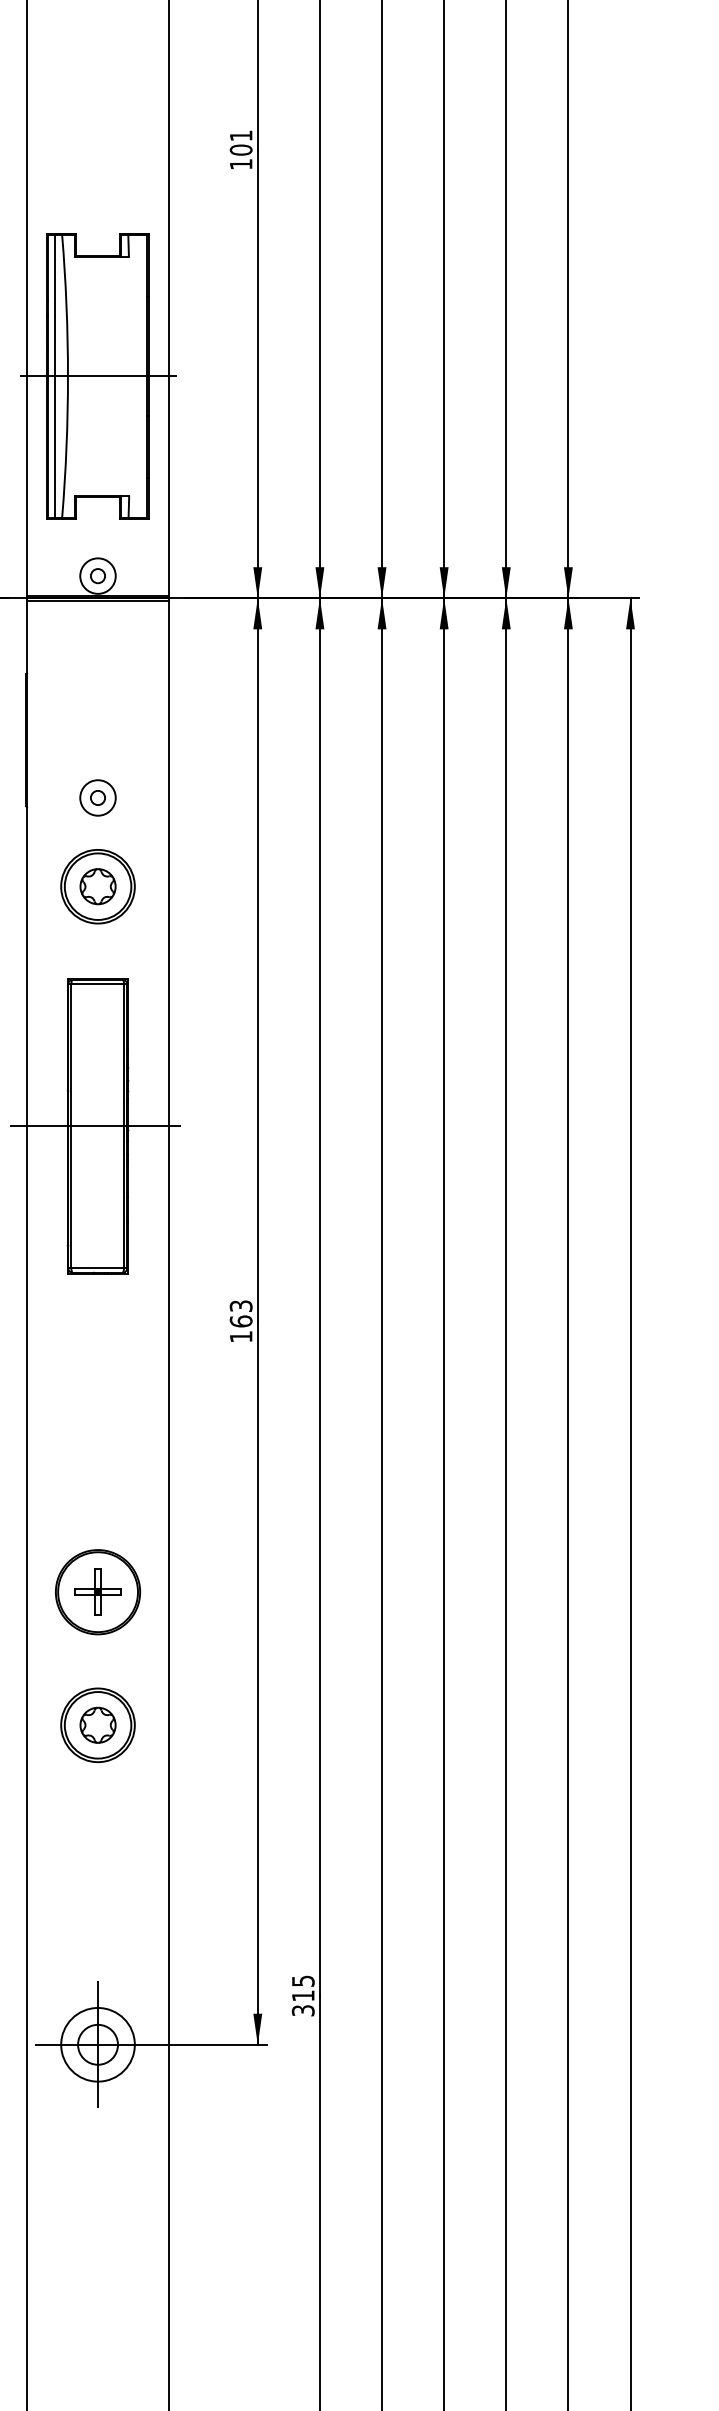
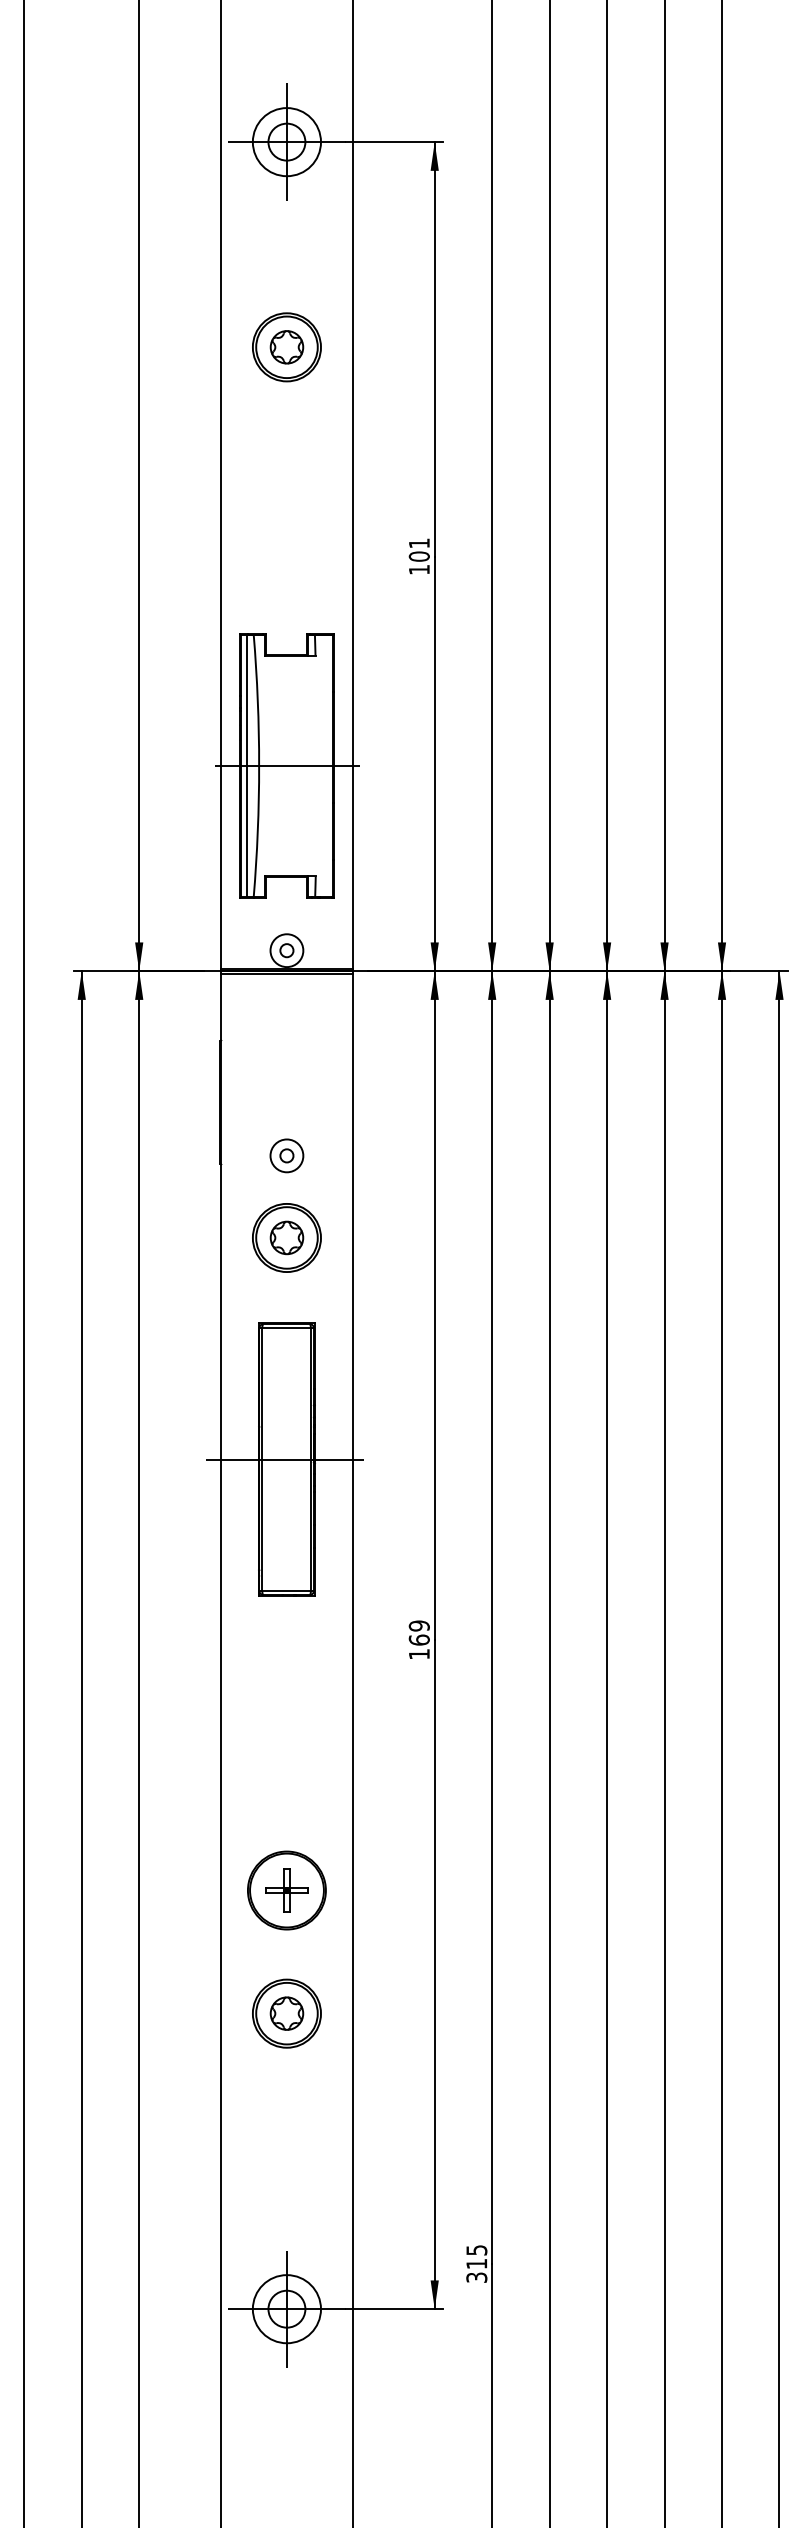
text: (241, 1305) -> (419, 1625), 163 -> 169

